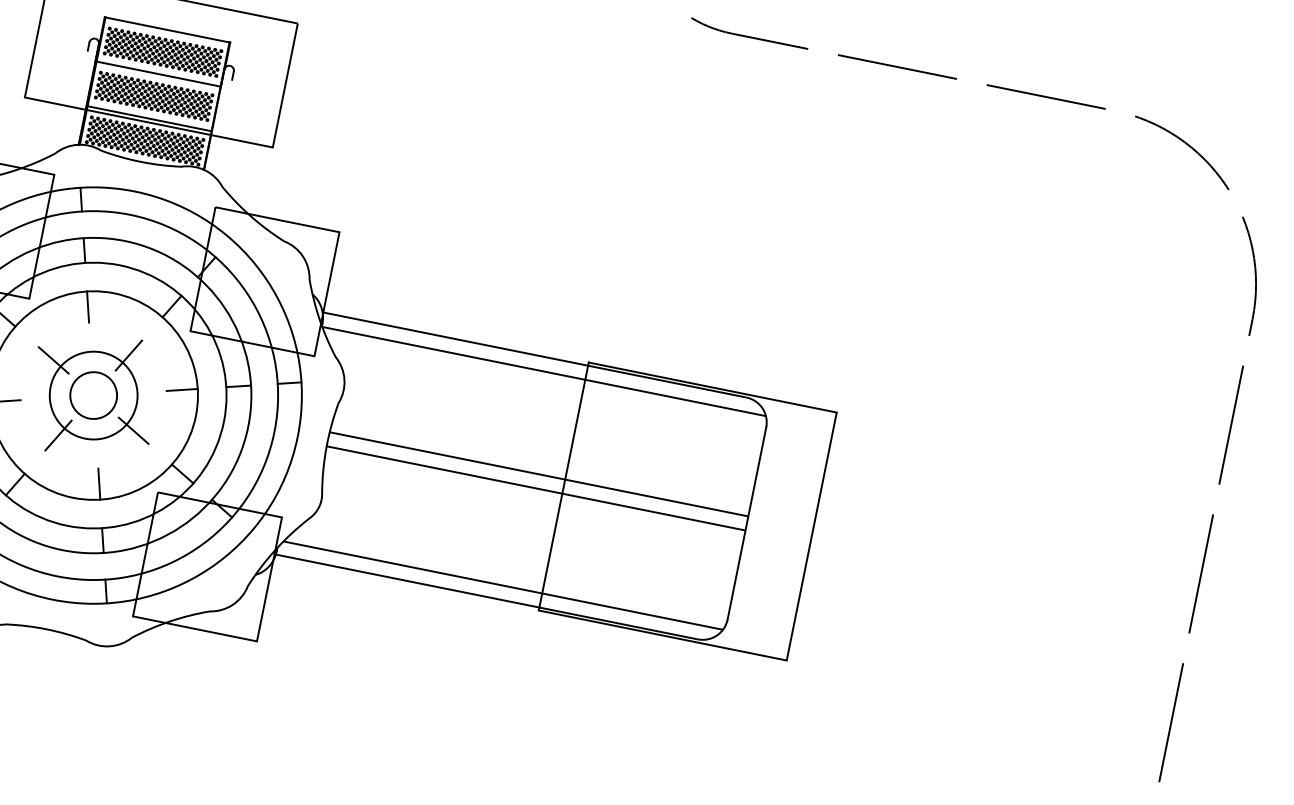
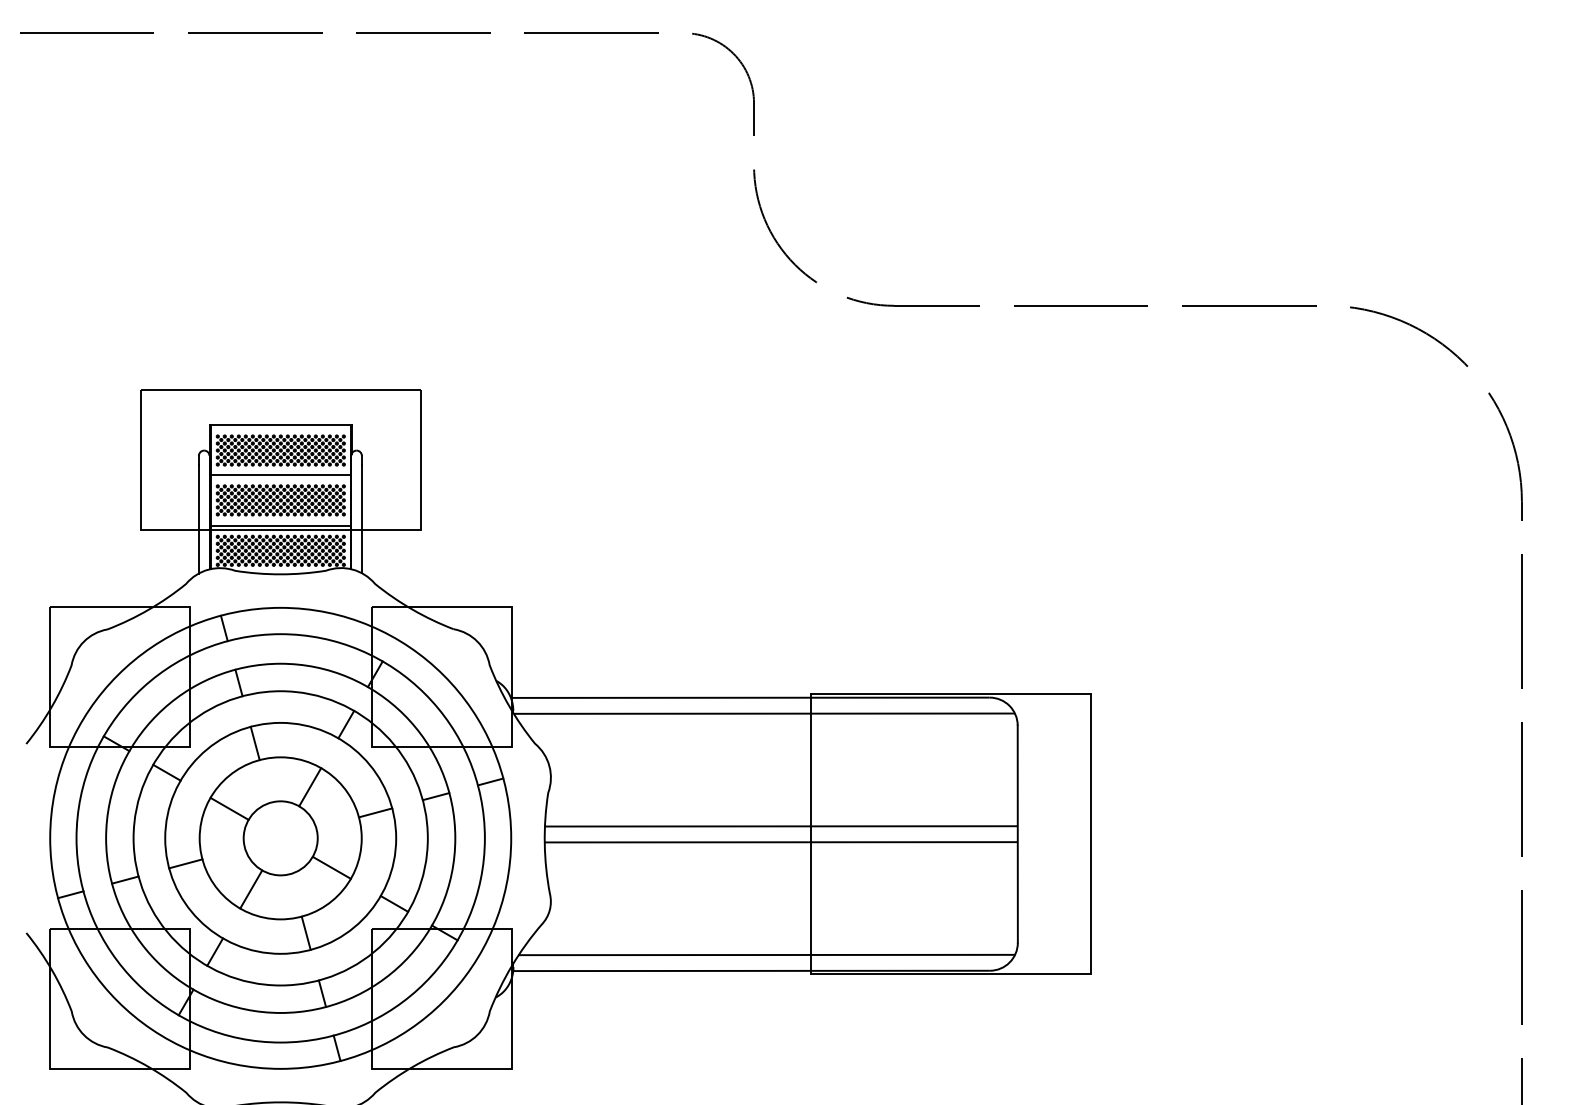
line: (77, 98) -> (198, 519), added
line: (222, 127) -> (361, 519), added
circle: (93, 395) -> (280, 838), size x1.43
circle: (93, 395) -> (280, 838), size x1.67

